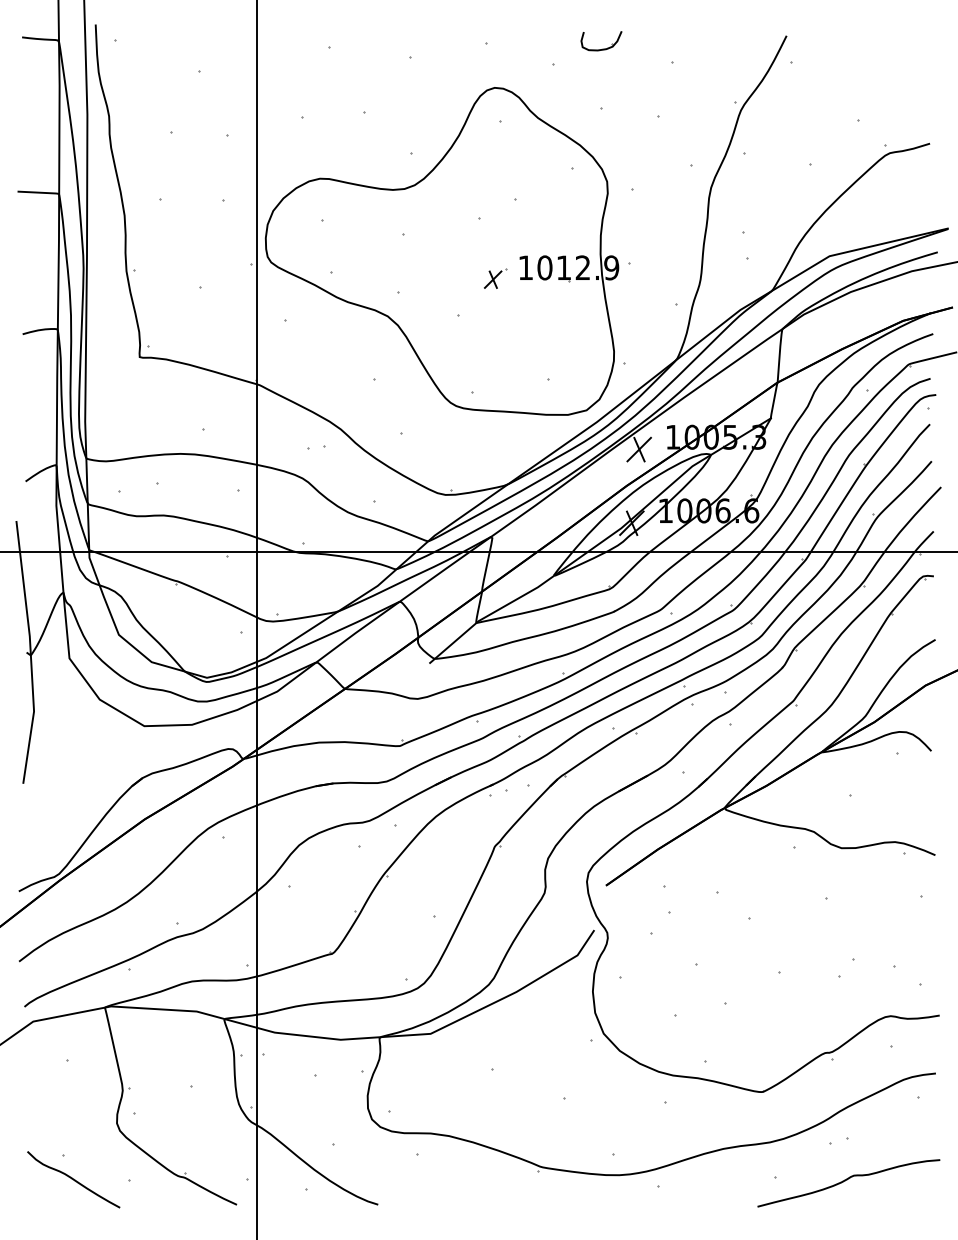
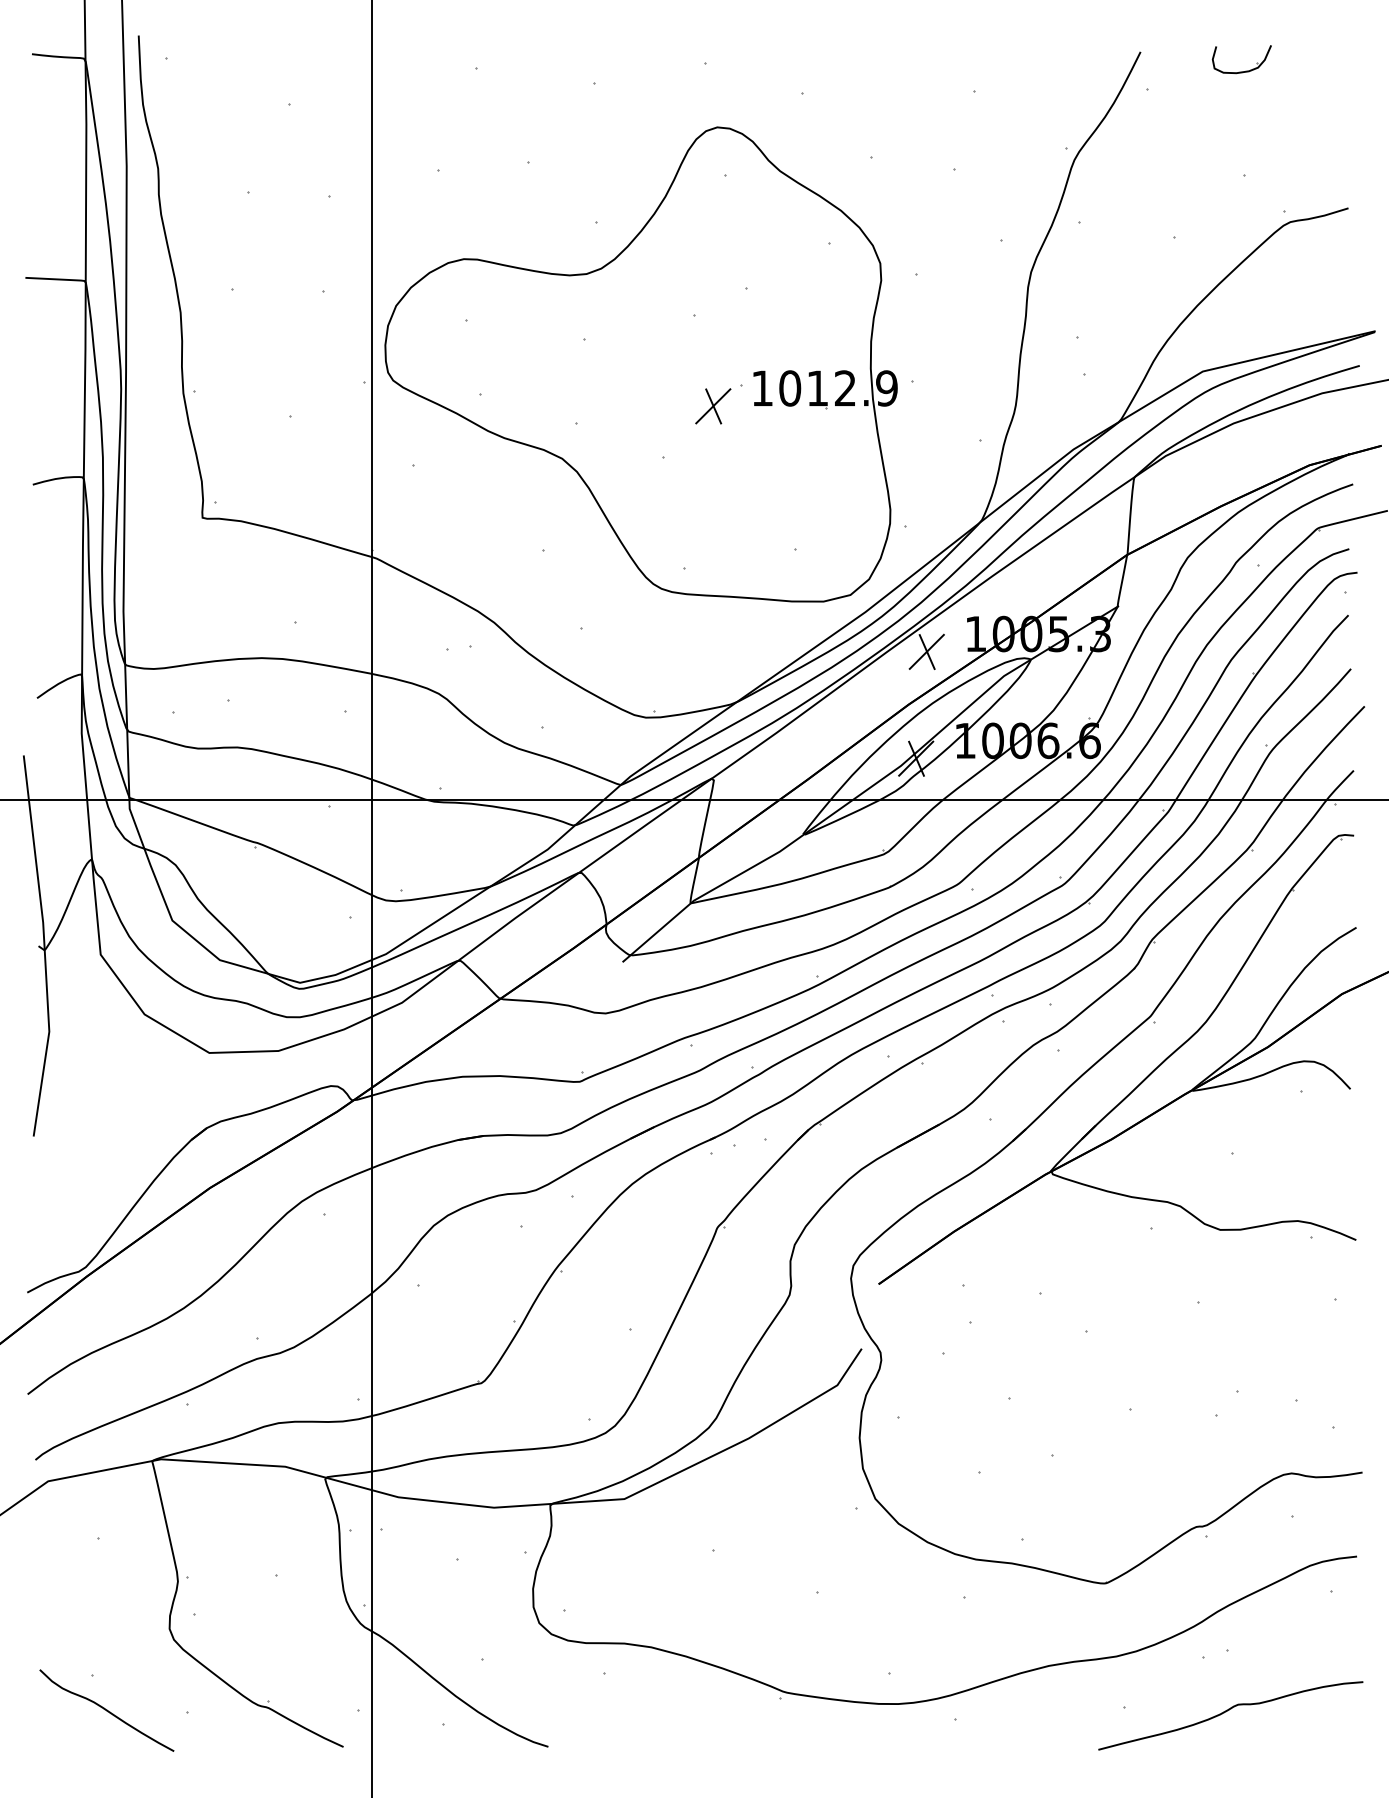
part: (602, 48) -> (1243, 70), moved
part: (495, 278) -> (718, 403), size x1.43

